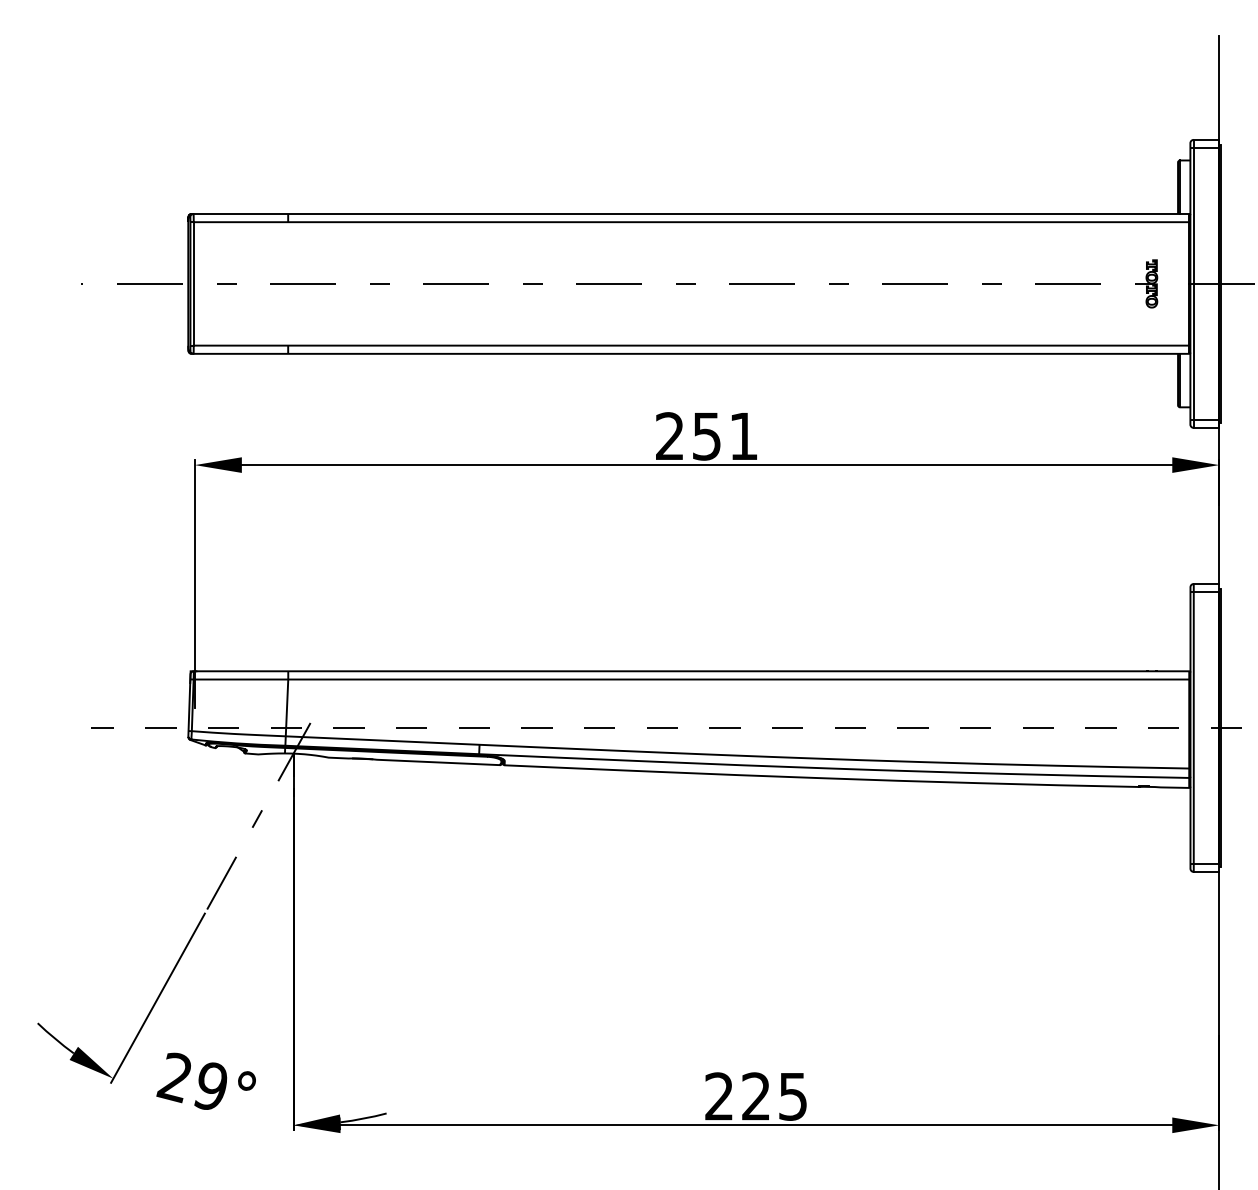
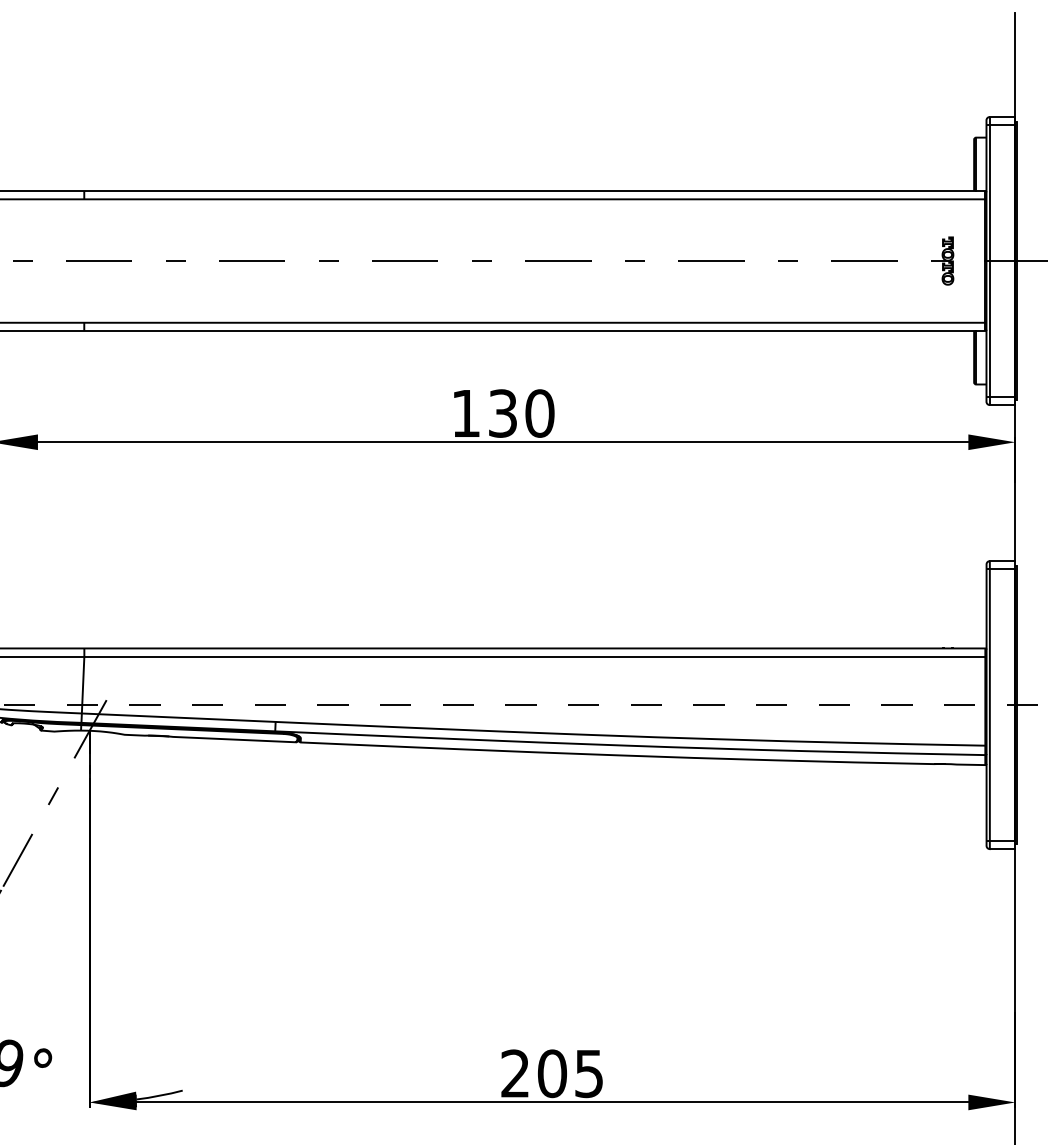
text: (707, 436) -> (503, 413), 251 -> 130
text: (755, 1096) -> (551, 1073), 225 -> 205

